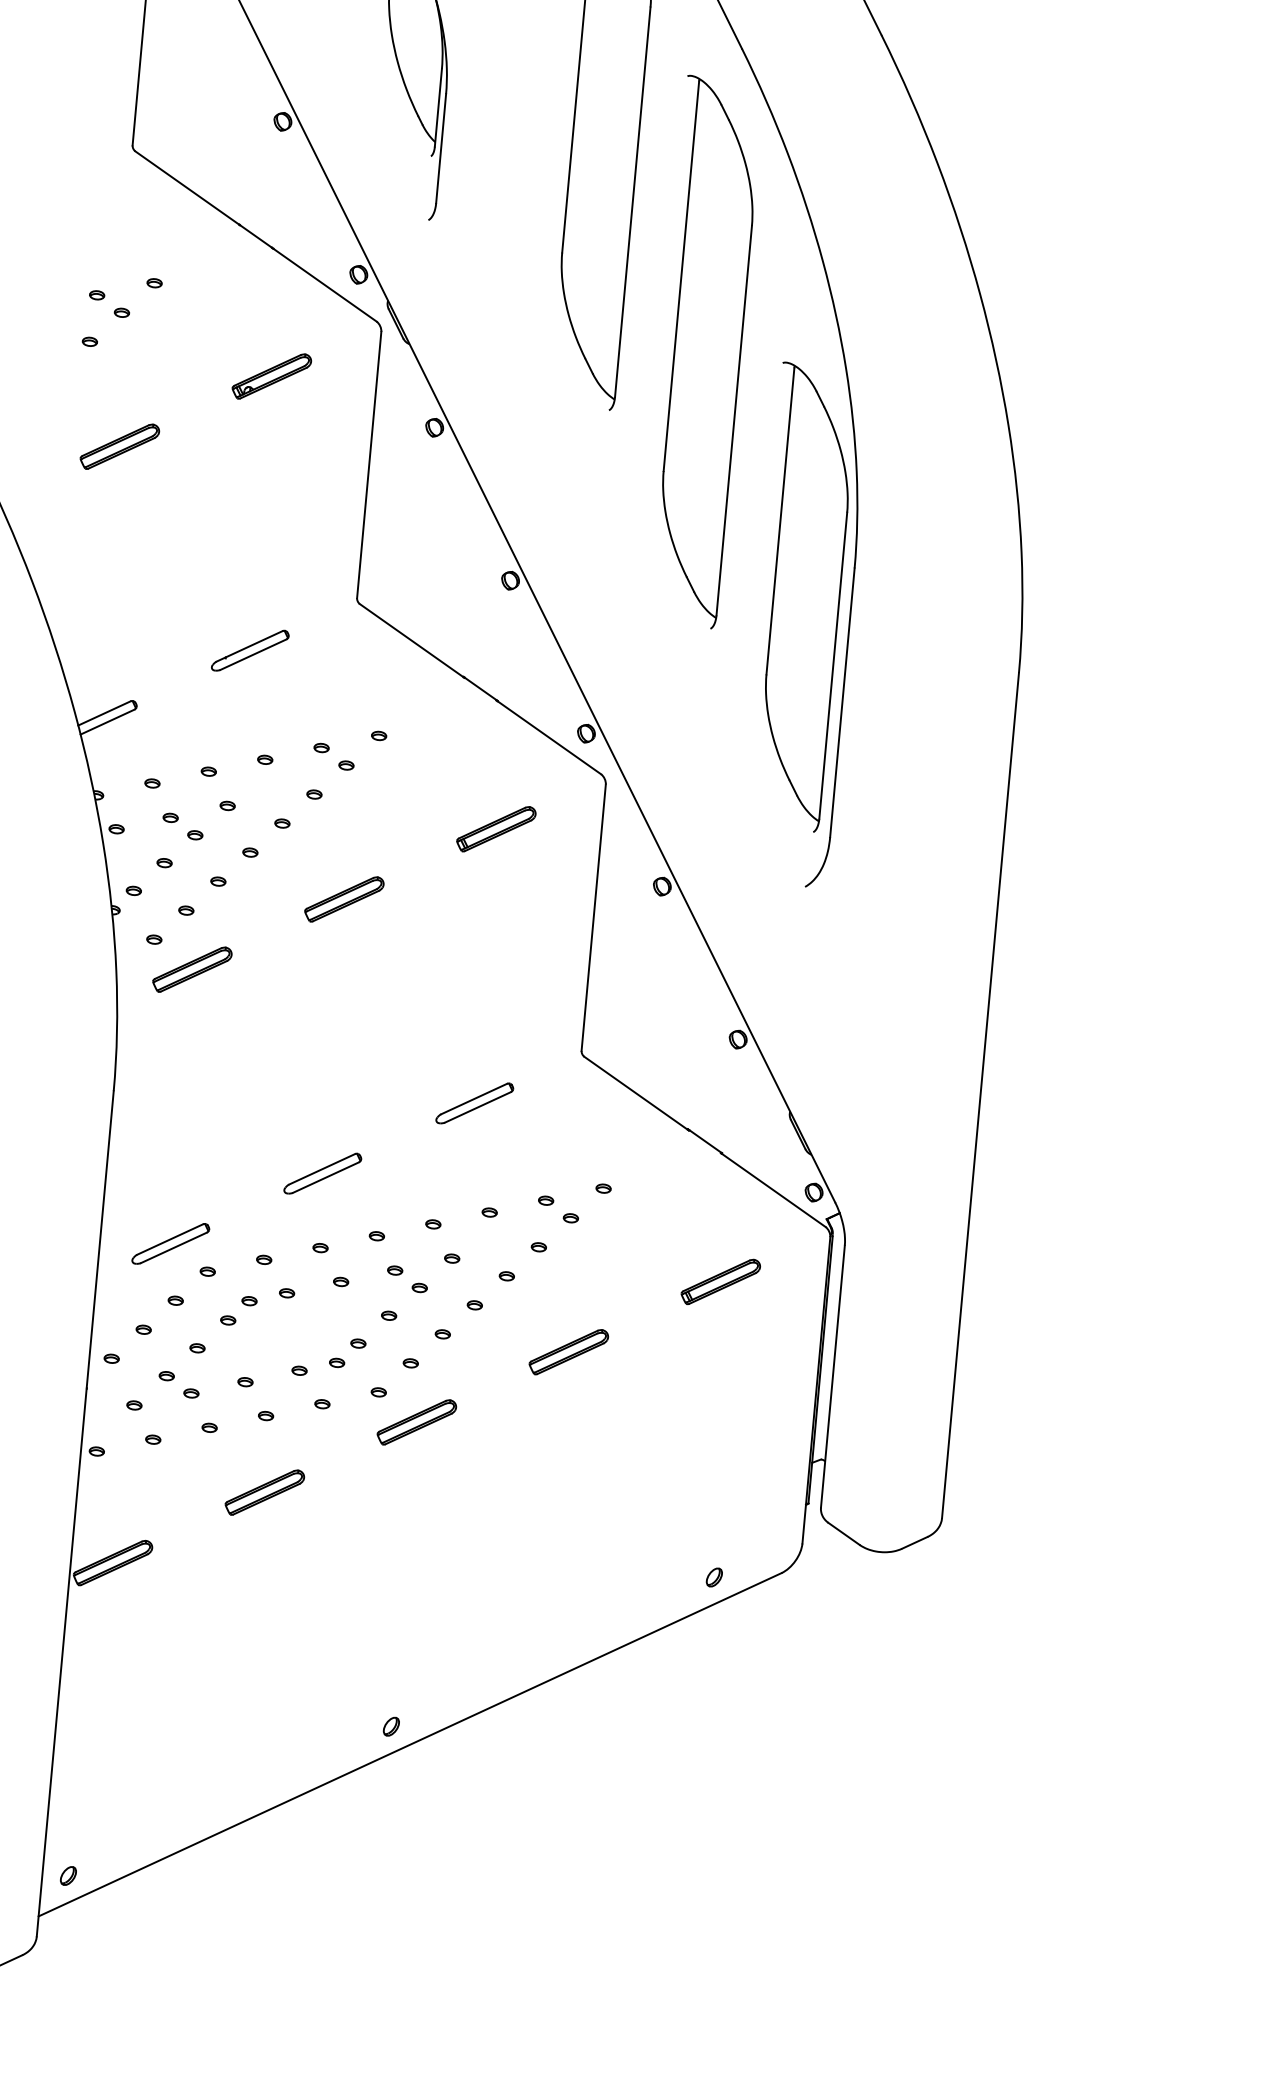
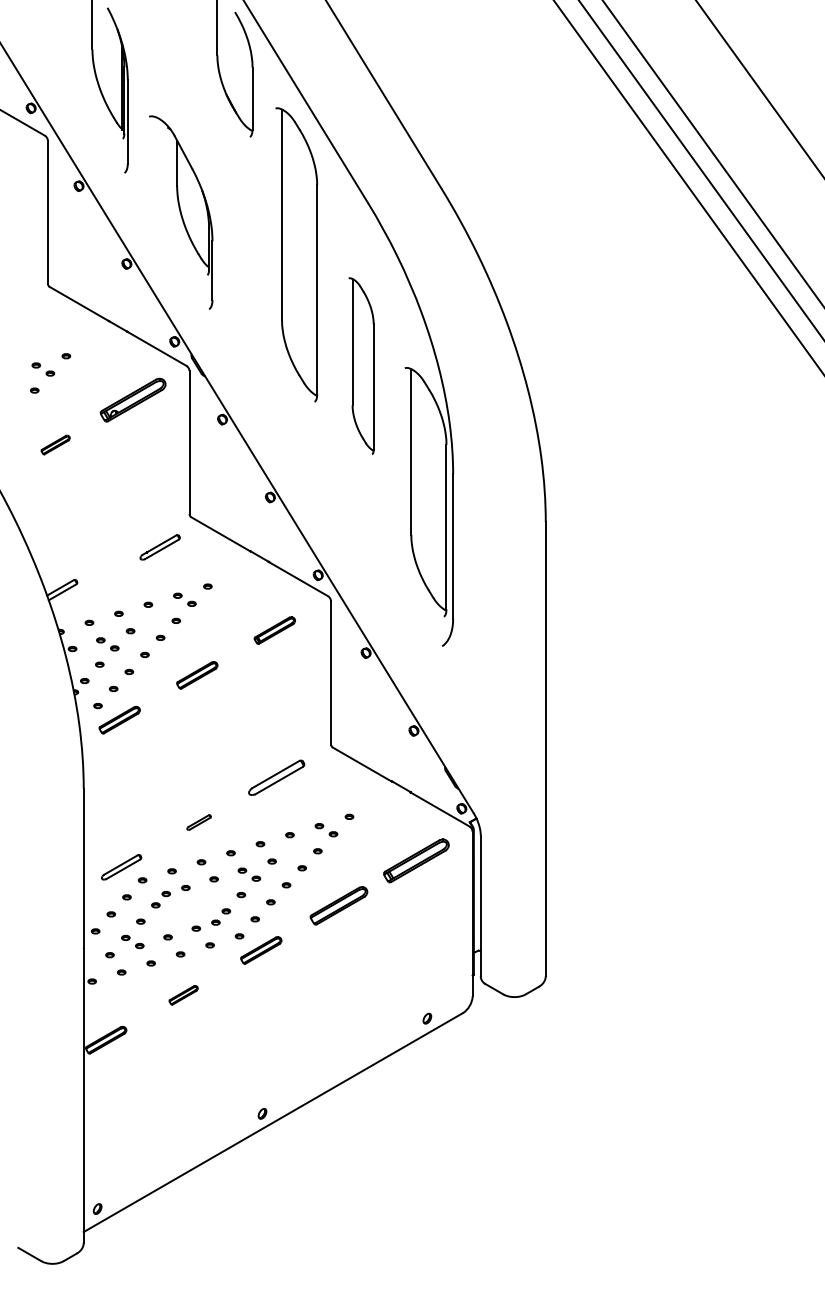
part: (702, 350) -> (361, 365), size x0.6
part: (272, 376) -> (133, 400), size x1.6
part: (119, 445) -> (55, 444), size x0.7
part: (249, 650) -> (159, 547), moved
part: (474, 1102) -> (276, 777), size x1.4
part: (321, 1173) -> (198, 822), size x0.6
part: (720, 1281) -> (416, 860), size x1.6
part: (568, 1351) -> (338, 905), size x1.4
part: (264, 1493) -> (183, 995), size x0.7

